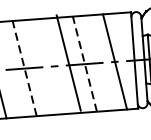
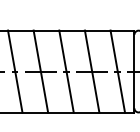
line: (68, 62) -> (66, 71), moved
line: (85, 64) -> (92, 71), dashed -> solid
line: (24, 68) -> (40, 71), dashed -> solid

